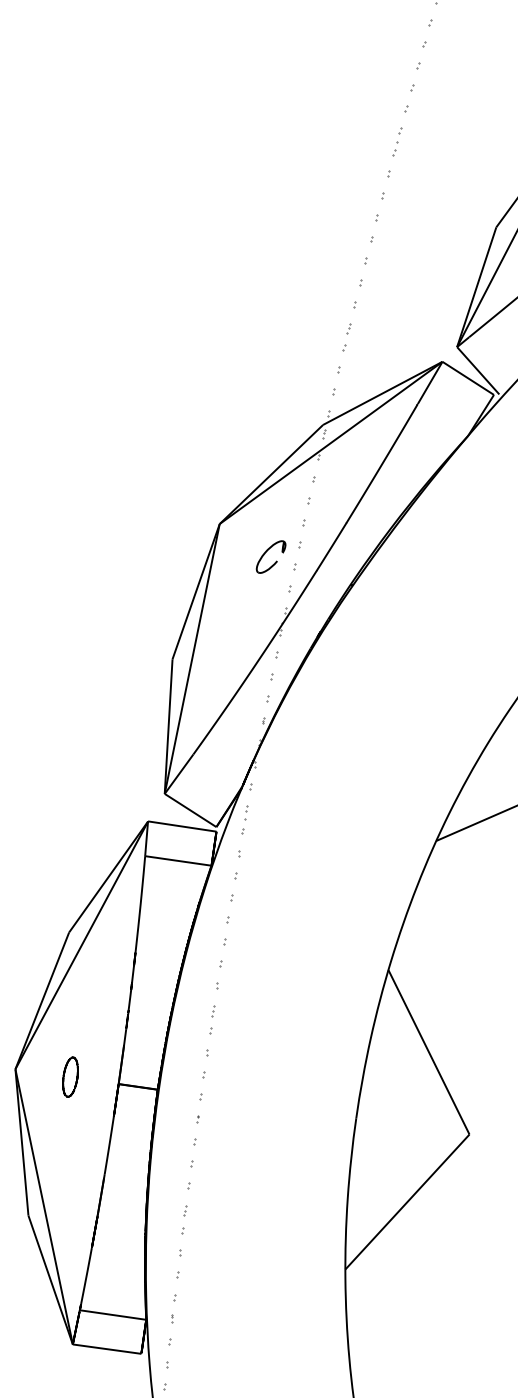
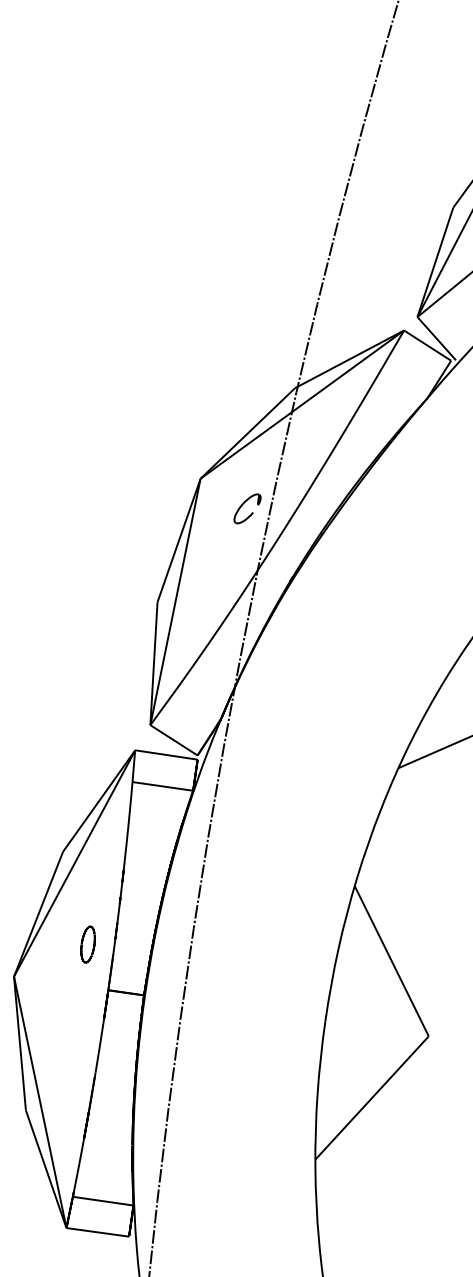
part: (70, 1076) -> (88, 944), moved

